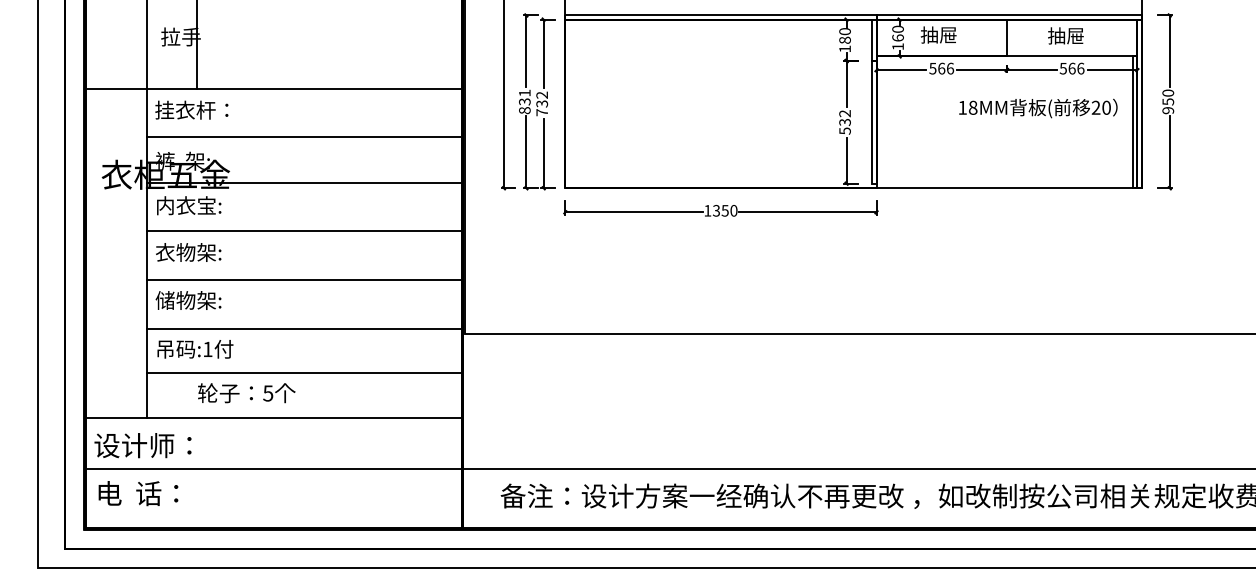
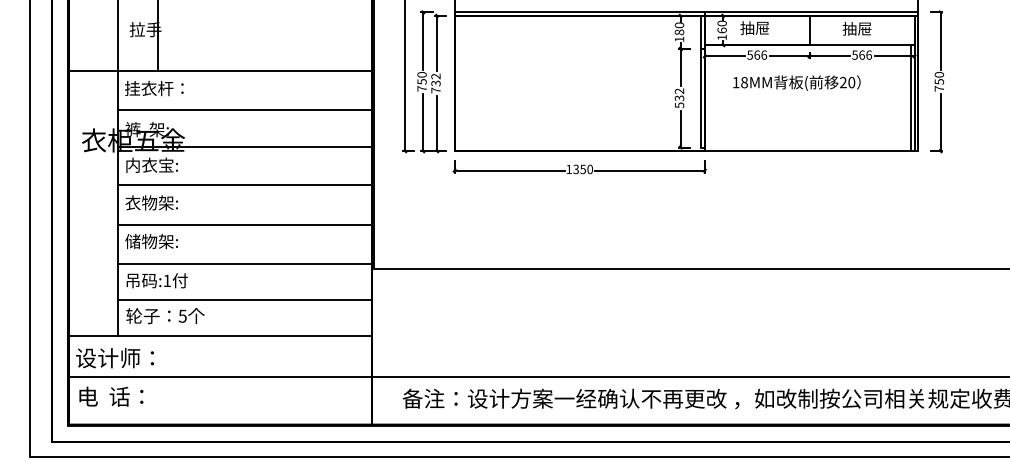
text: (524, 101) -> (421, 81), 831 -> 750
text: (1037, 107) -> (796, 82), moved
text: (1168, 110) -> (939, 88), 950 -> 750
text: (246, 393) -> (165, 316), moved

